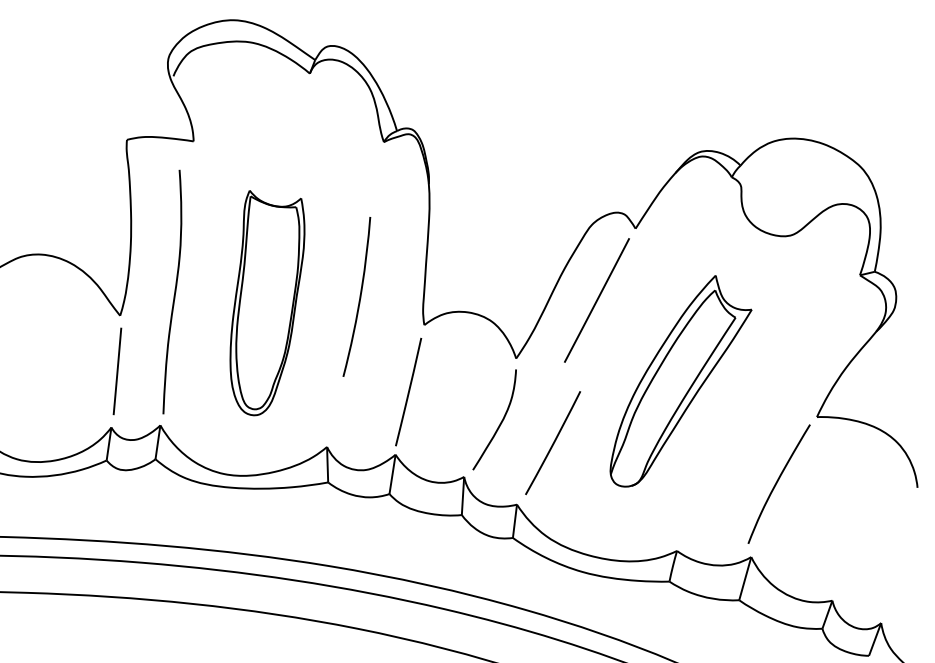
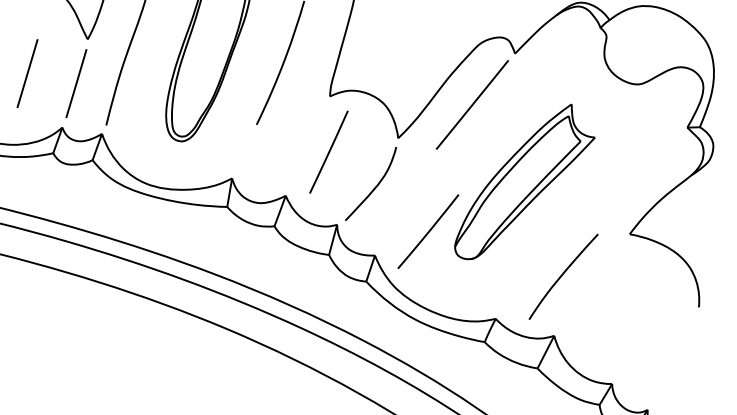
line: (56, 371) -> (27, 73), added
line: (408, 391) -> (328, 151), moved
line: (553, 443) -> (428, 232), moved
curve: (777, 483) -> (562, 276), moved

